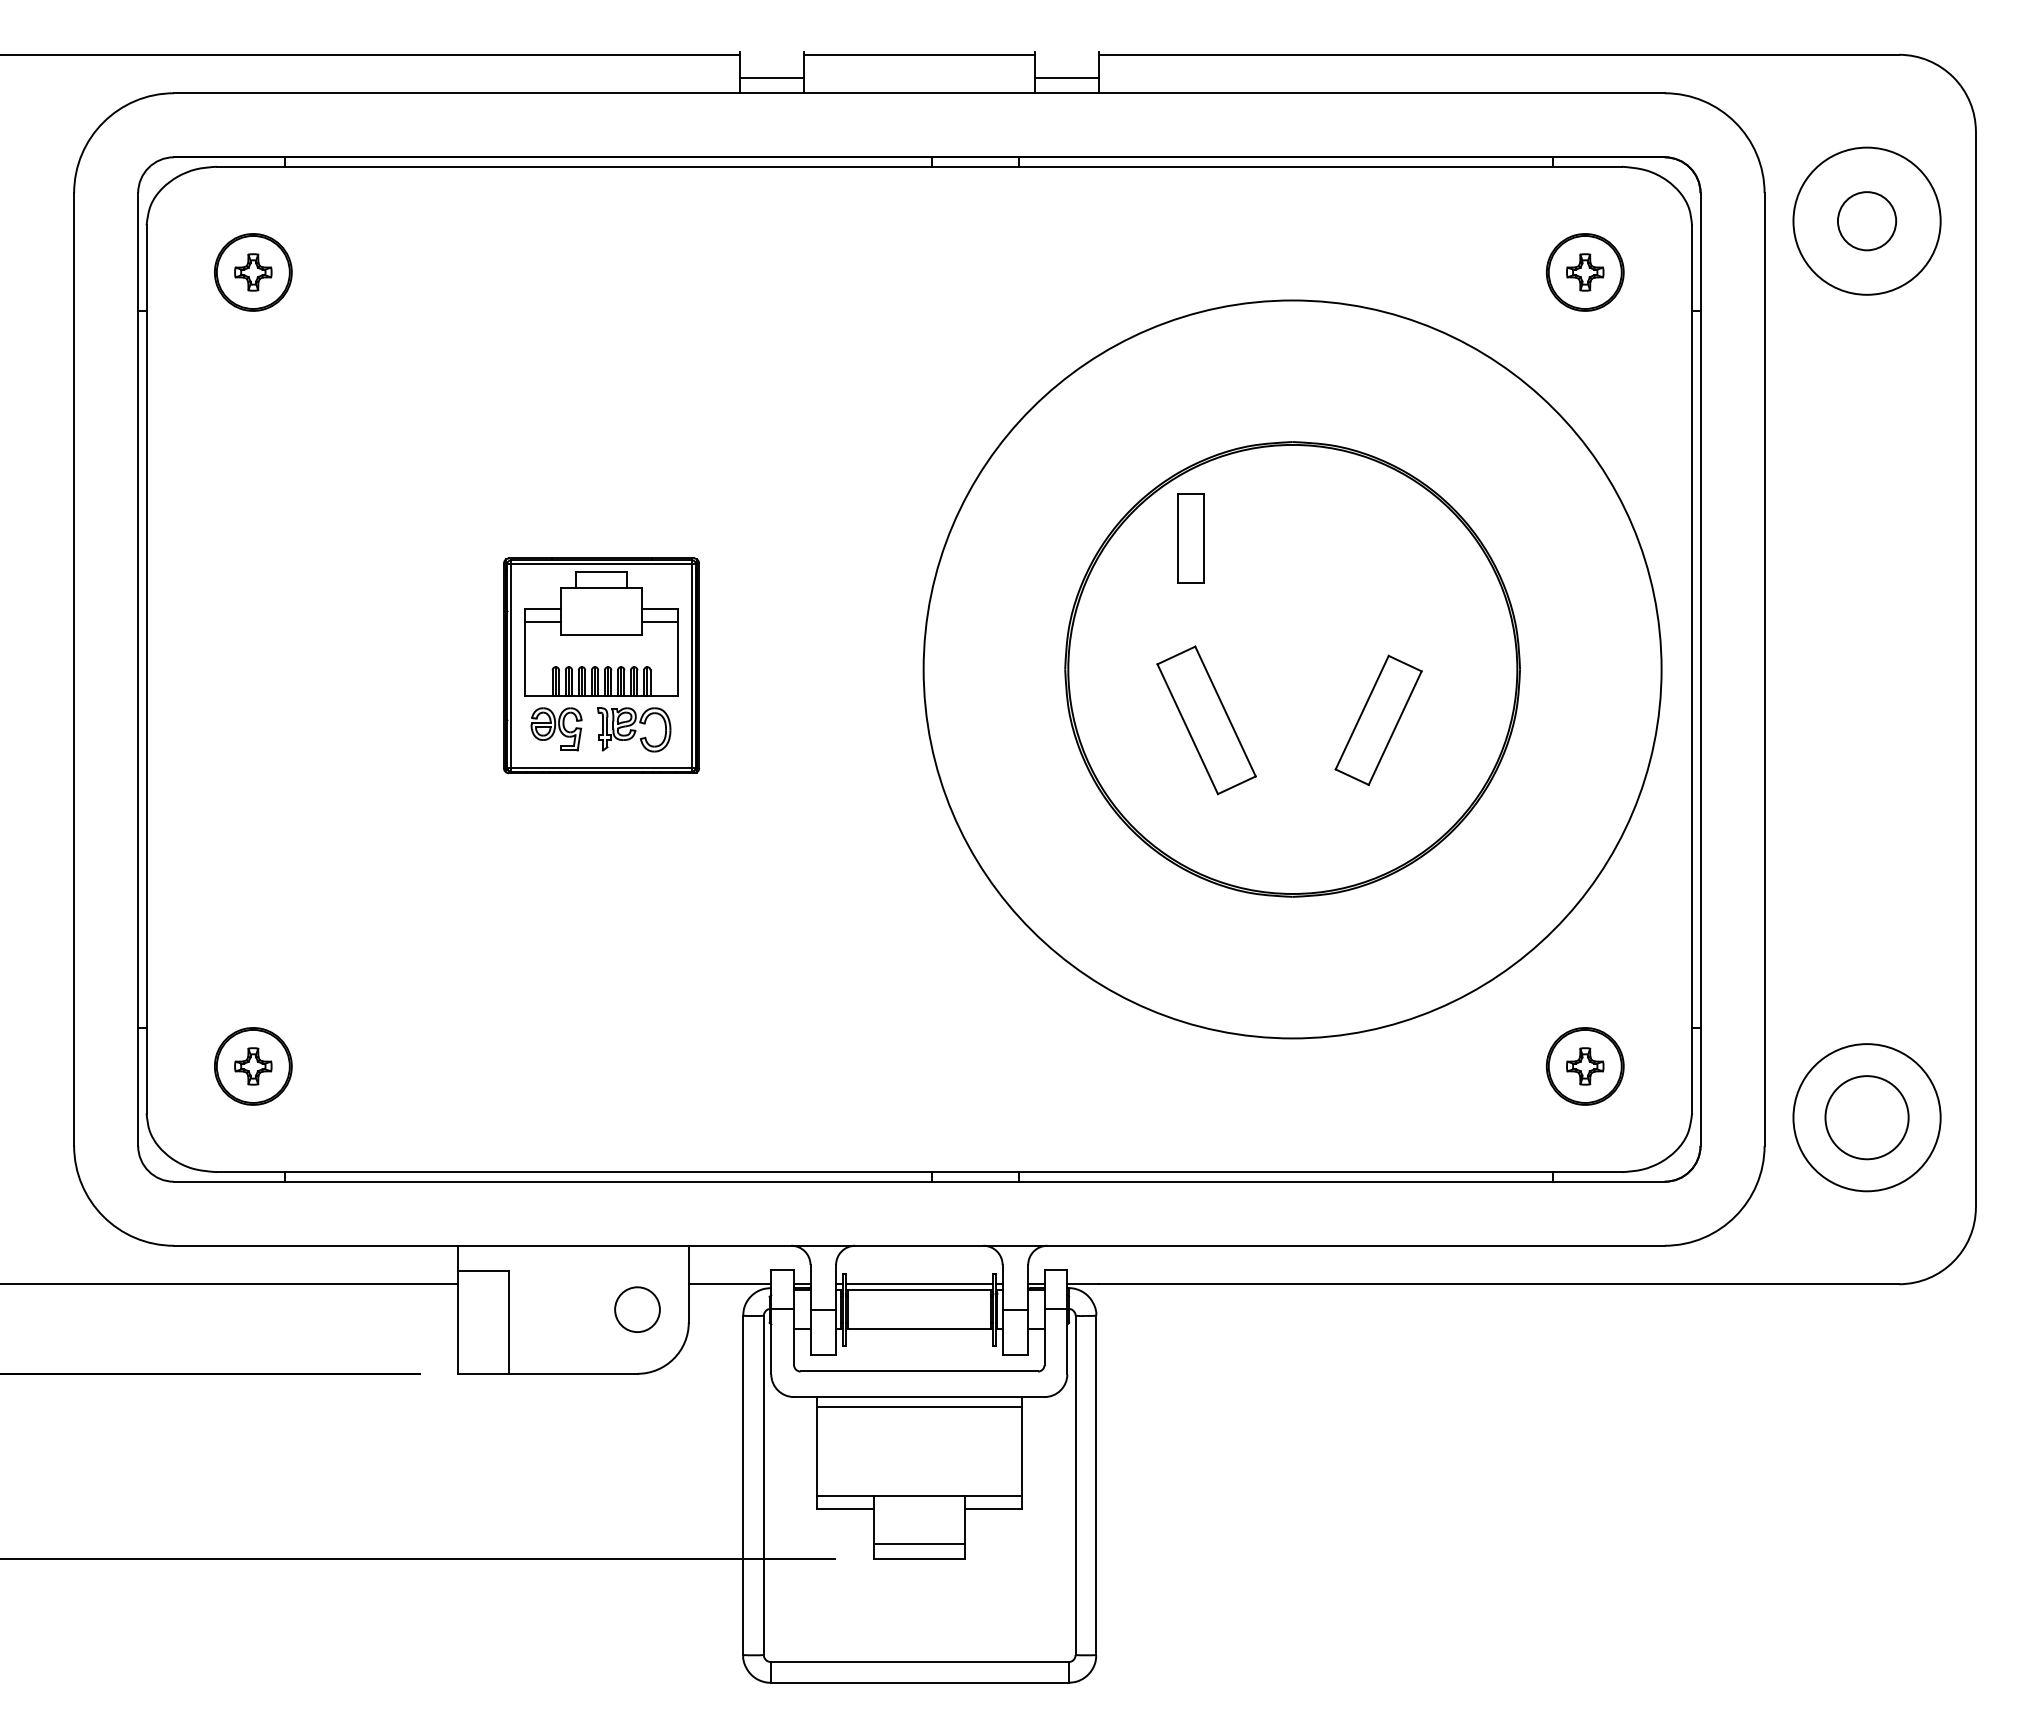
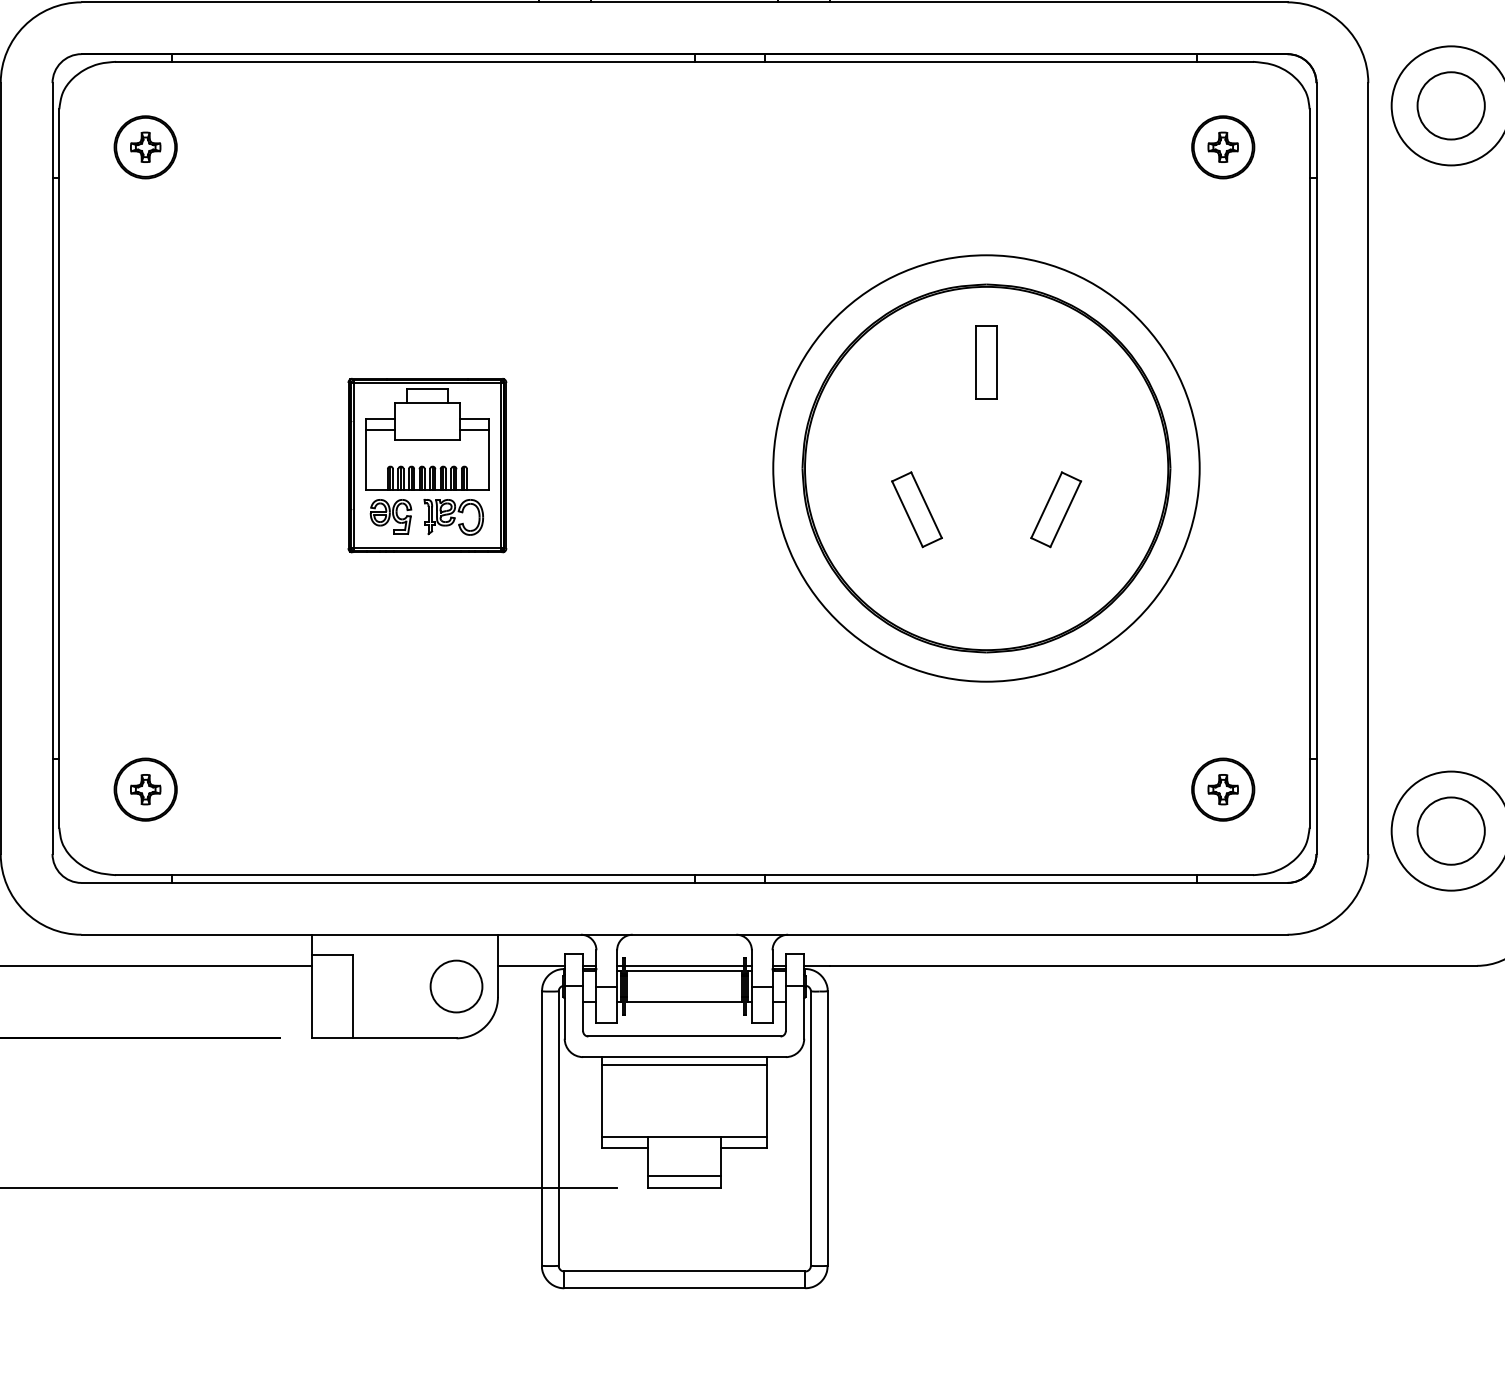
circle: (1866, 220) -> (1450, 105), size x1.43
part: (1190, 538) -> (986, 362), moved
circle: (1292, 669) -> (986, 468), size x0.71
part: (1206, 720) -> (916, 509), size x0.62
part: (1378, 720) -> (1055, 509), size x0.71
circle: (637, 1309) -> (456, 986), size x1.43

